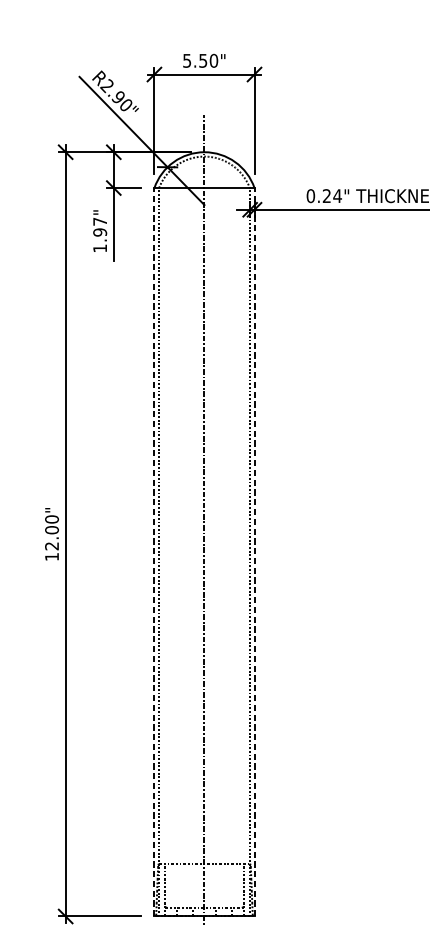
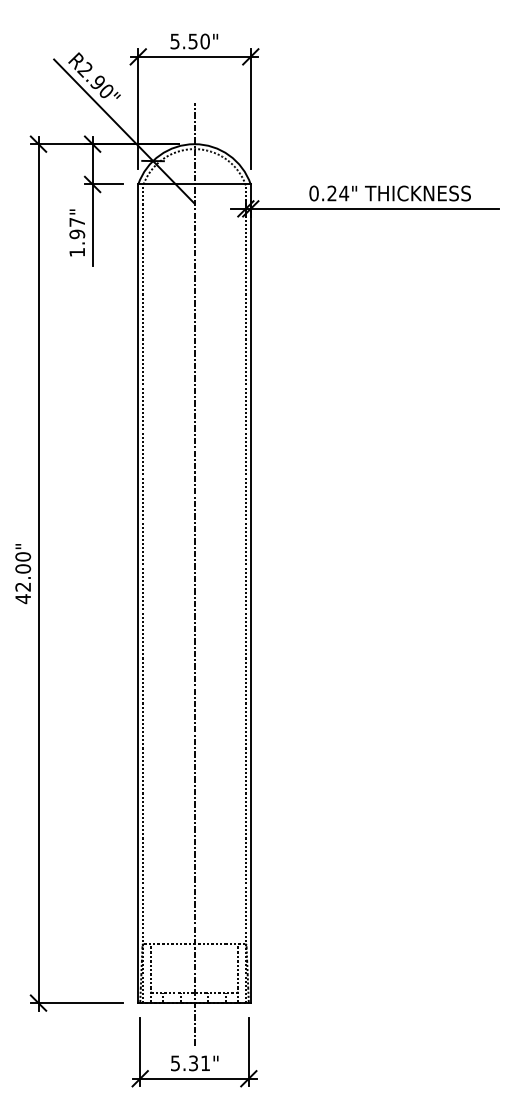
line: (154, 552) -> (138, 593), dashed -> solid
line: (254, 552) -> (250, 593), dashed -> solid
text: (51, 557) -> (22, 599), 12.00" -> 42.00"

